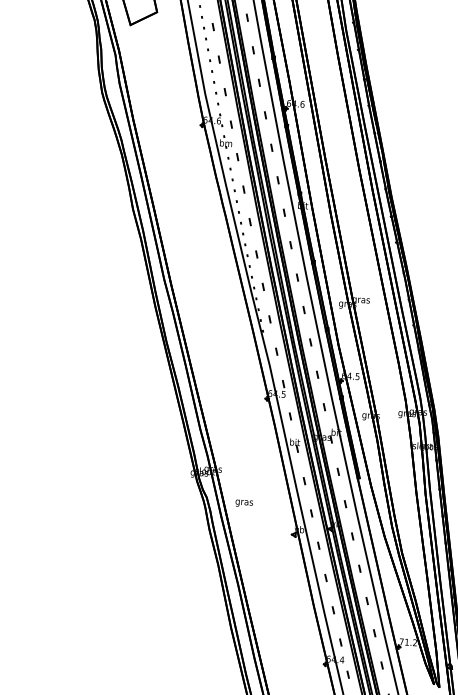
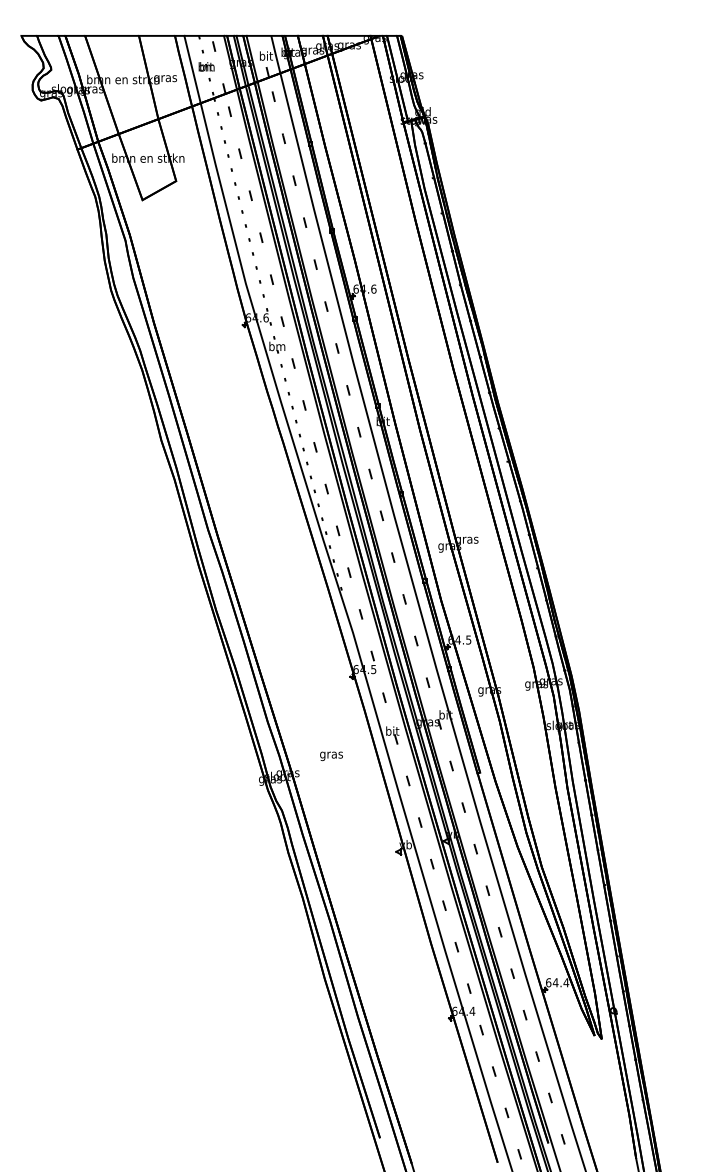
text: (244, 503) -> (331, 756), moved
text: (408, 642) -> (557, 982), 71.2 -> 64.4

